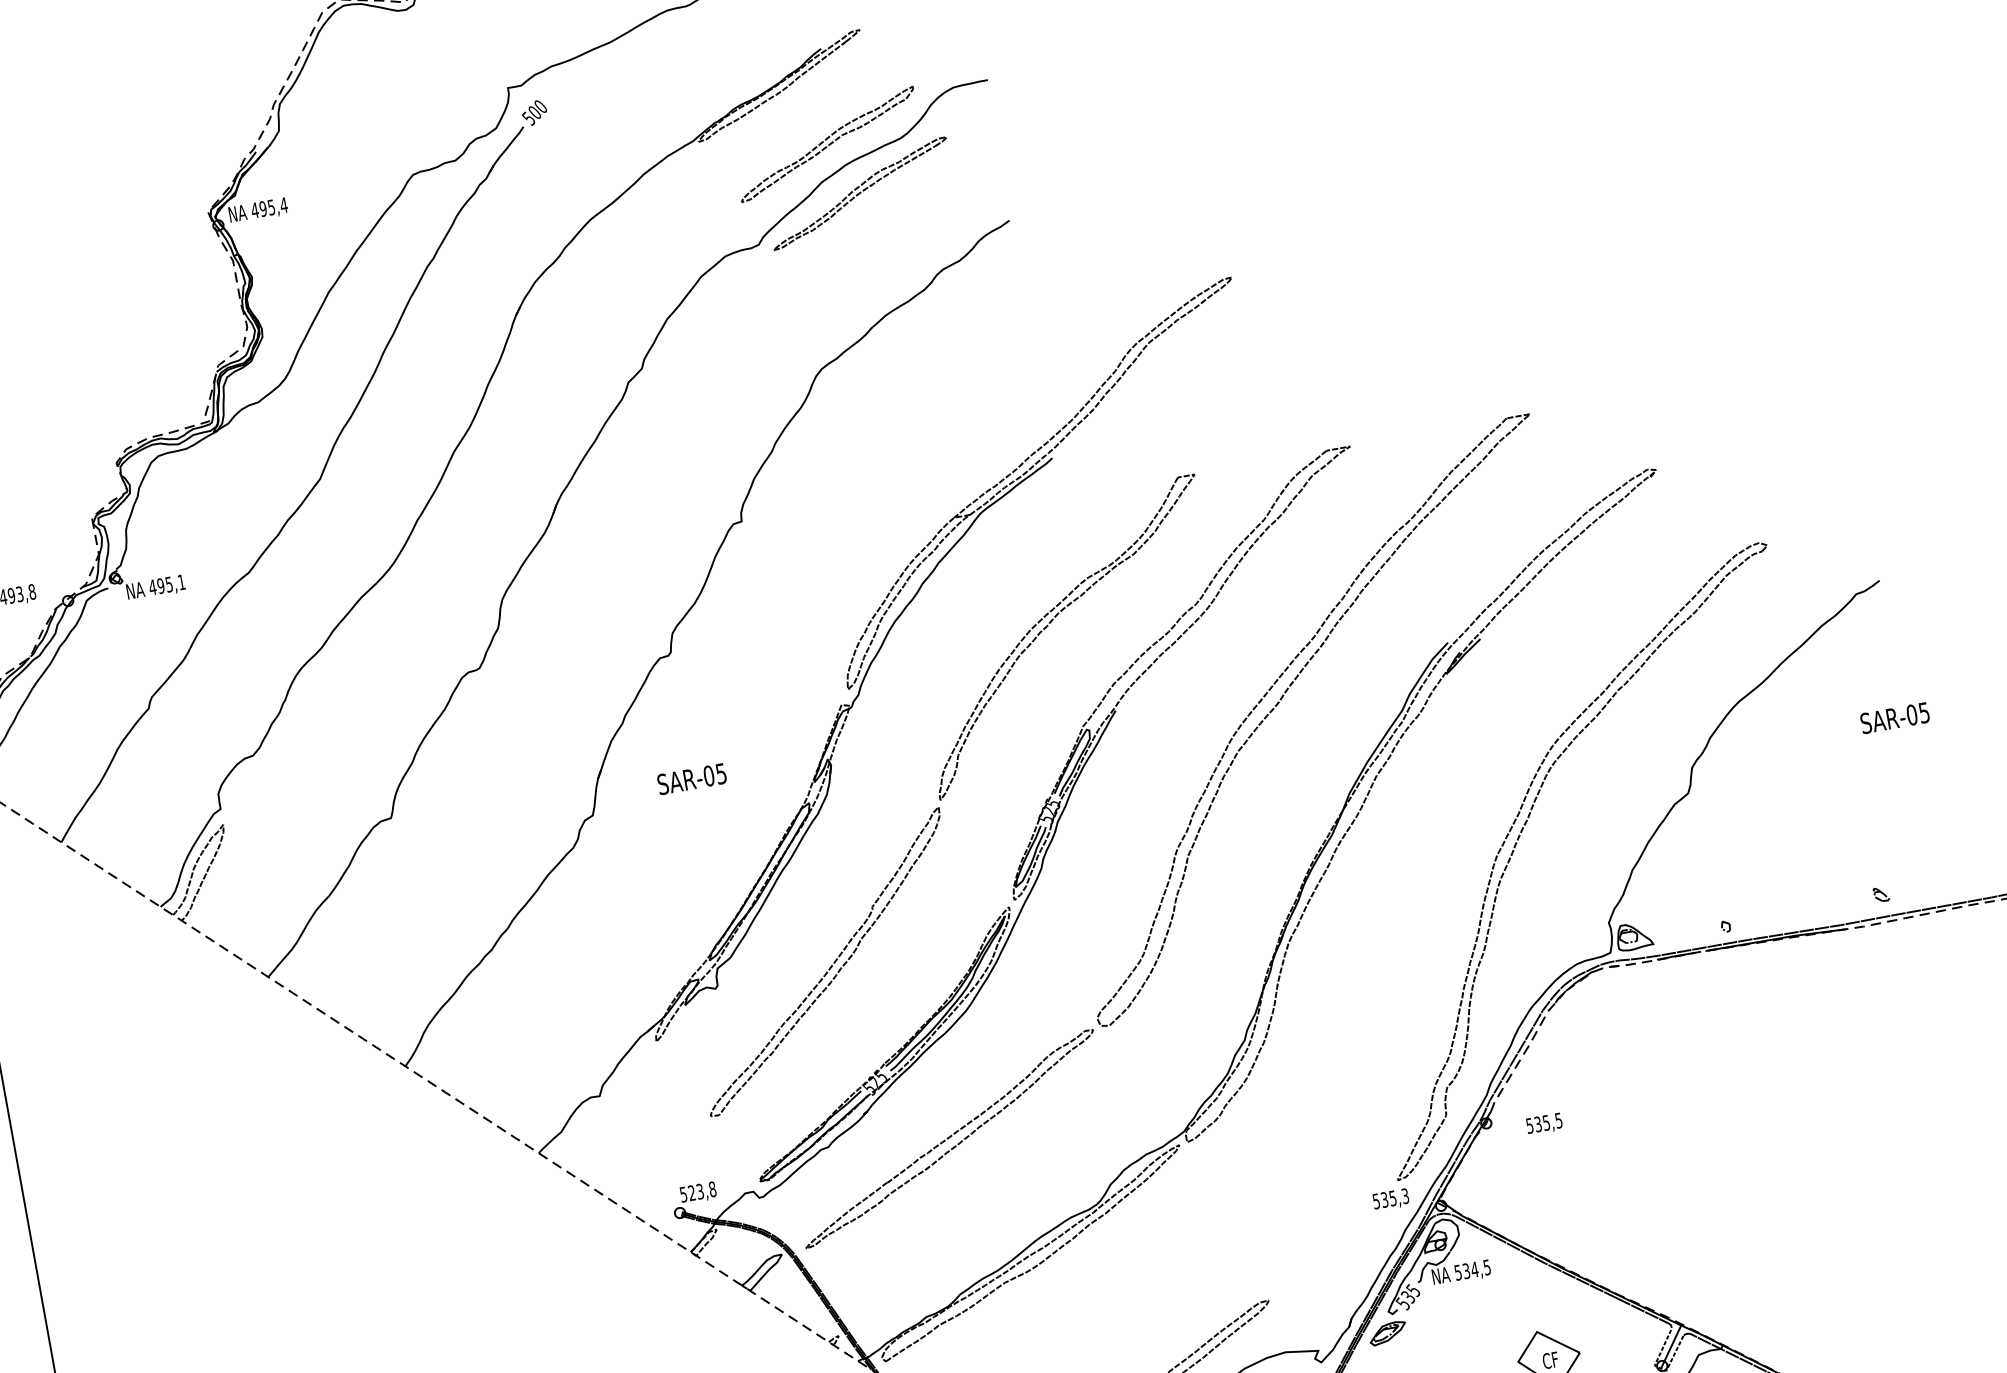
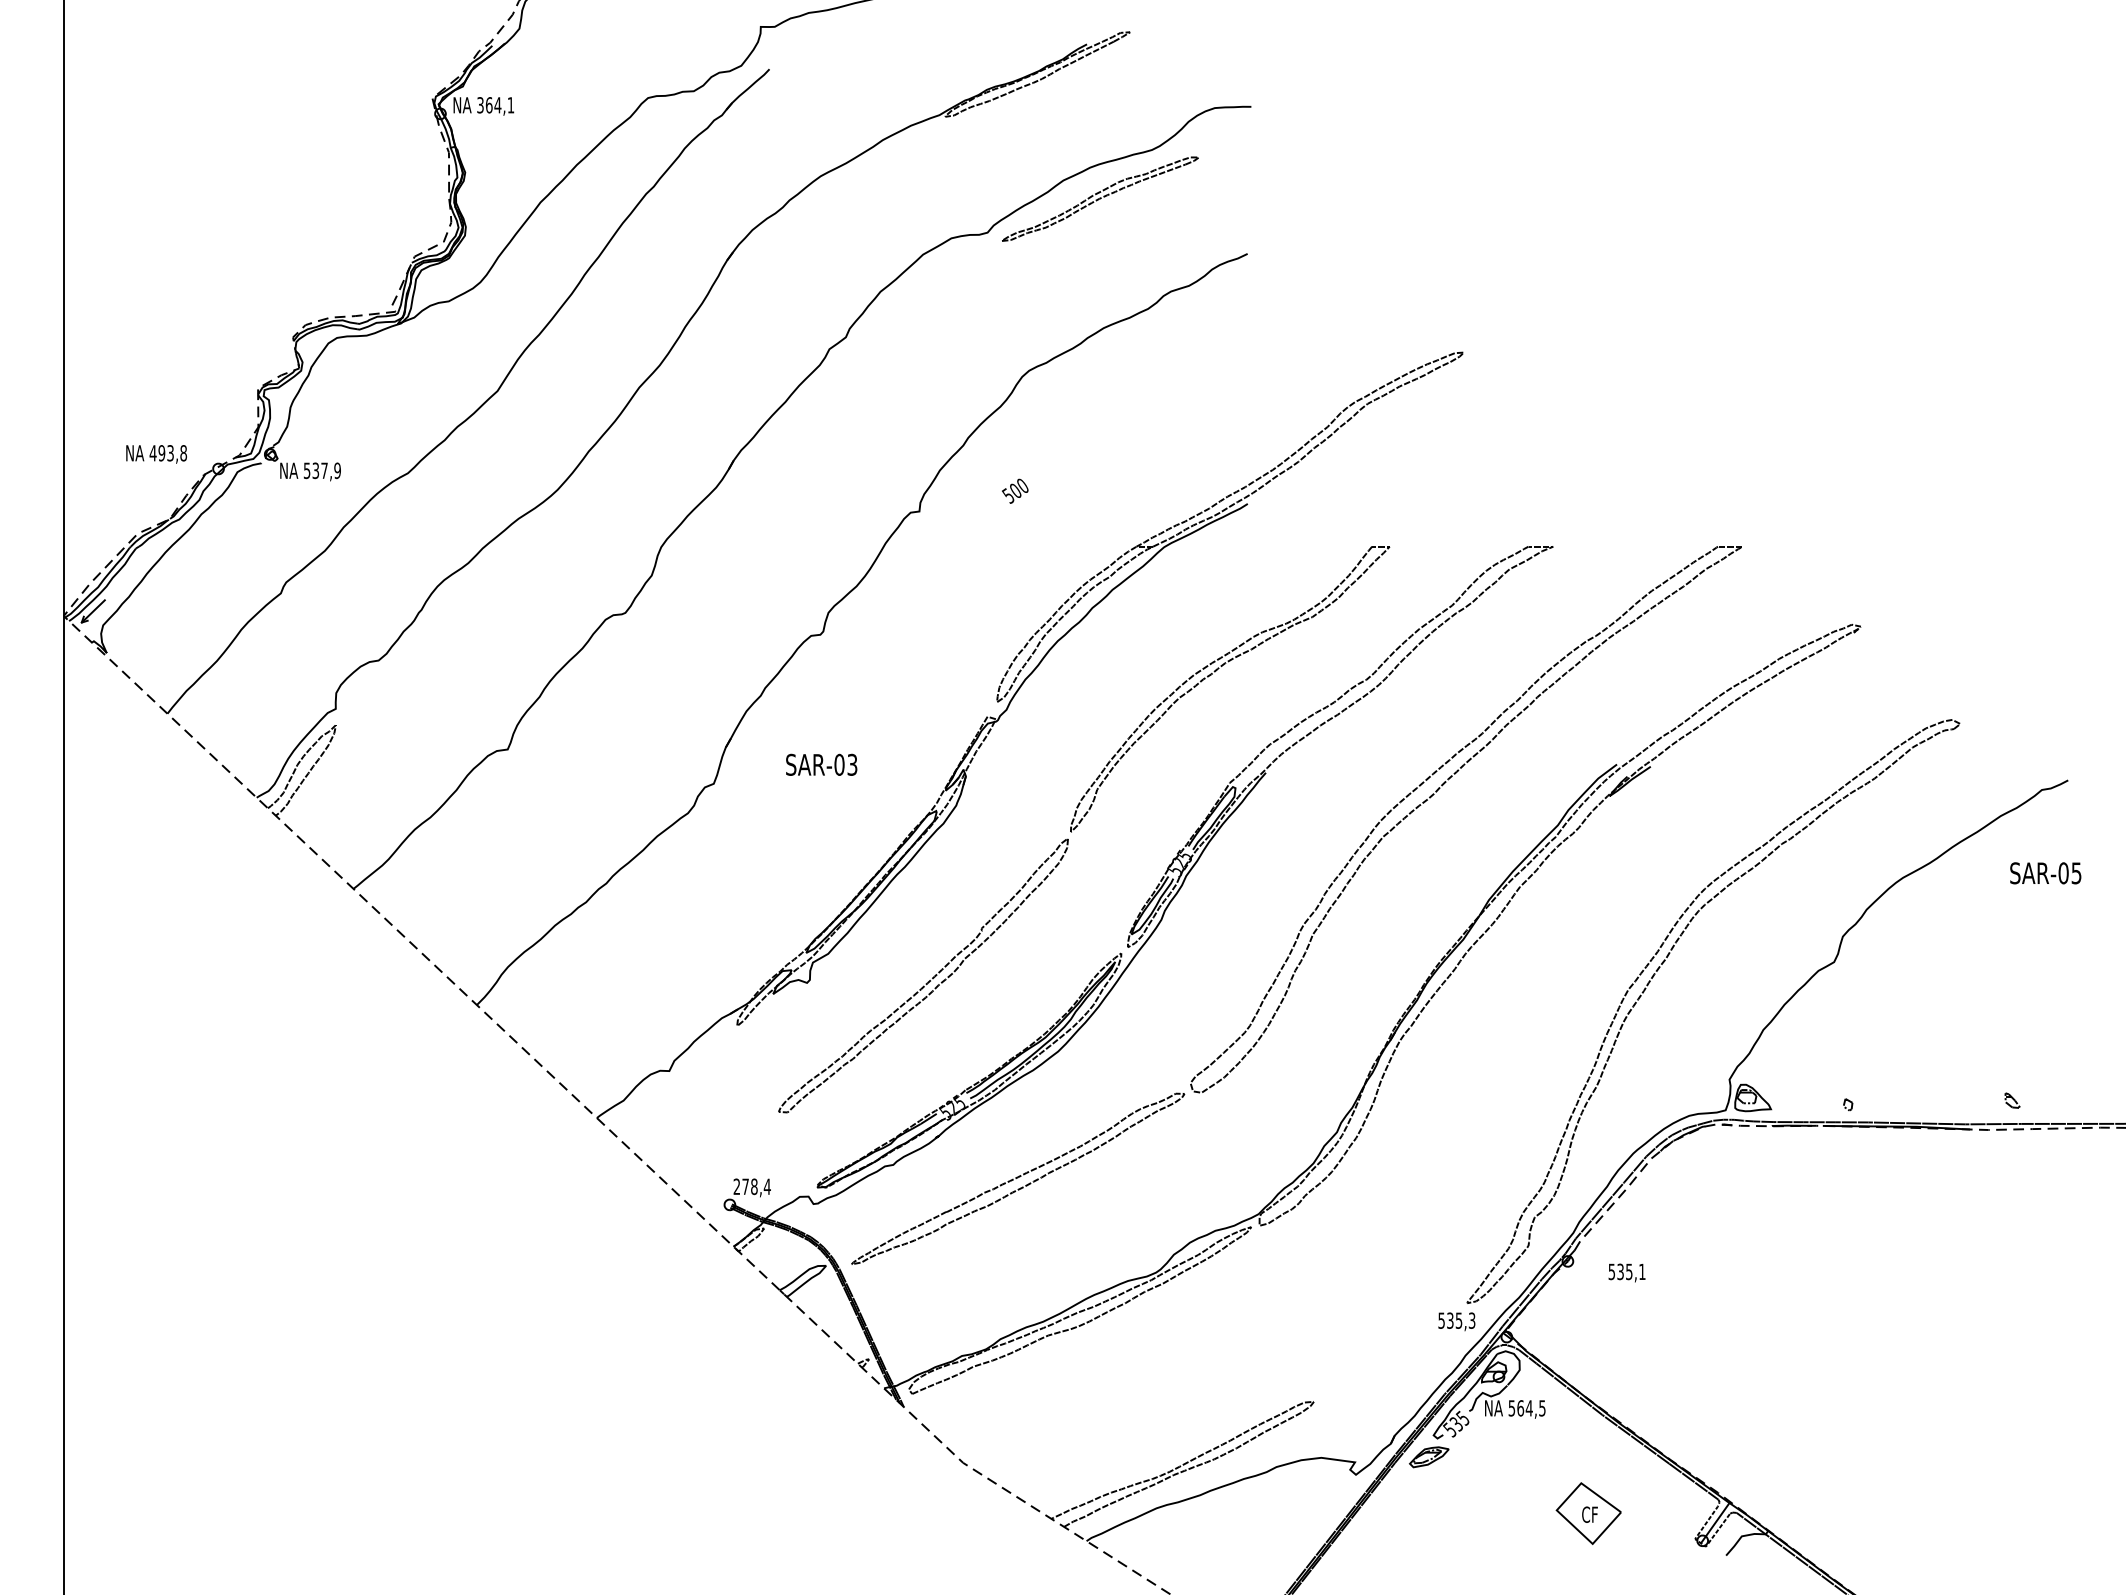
text: (534, 112) -> (1015, 490), moved
part: (826, 144) -> (1075, 142), removed
text: (269, 208) -> (495, 105), 495,4 -> 364,1
text: (166, 584) -> (321, 470), 495,1 -> 537,9
text: (1894, 718) -> (2045, 873), moved
text: (721, 773) -> (852, 764), SAR-05 -> SAR-03
text: (1558, 1120) -> (1642, 1271), 535,5 -> 535,1
text: (697, 1191) -> (751, 1186), 523,8 -> 278,4
text: (1466, 1271) -> (1520, 1408), 534,5 -> 564,5

